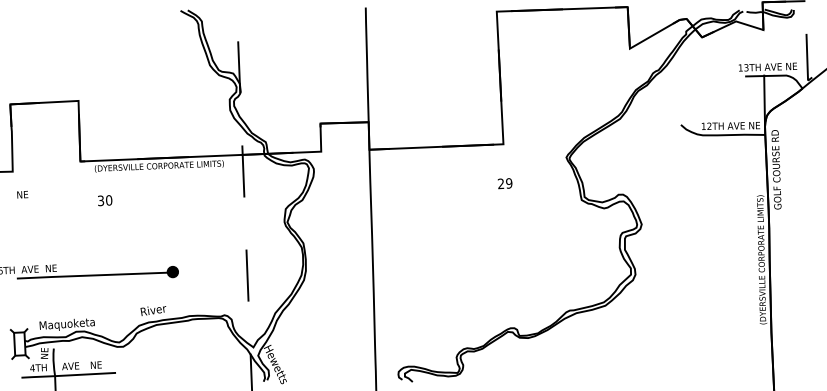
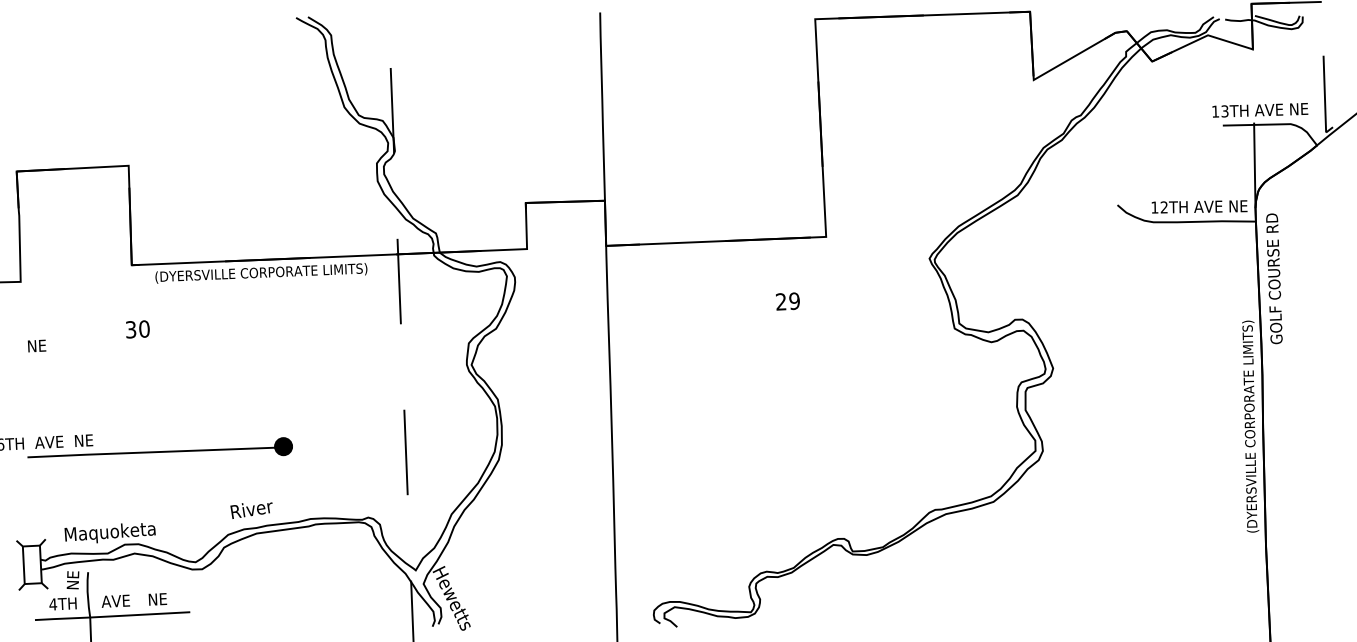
text: (504, 183) -> (786, 301), moved
text: (22, 194) -> (36, 345), moved
text: (105, 200) -> (138, 329), moved

